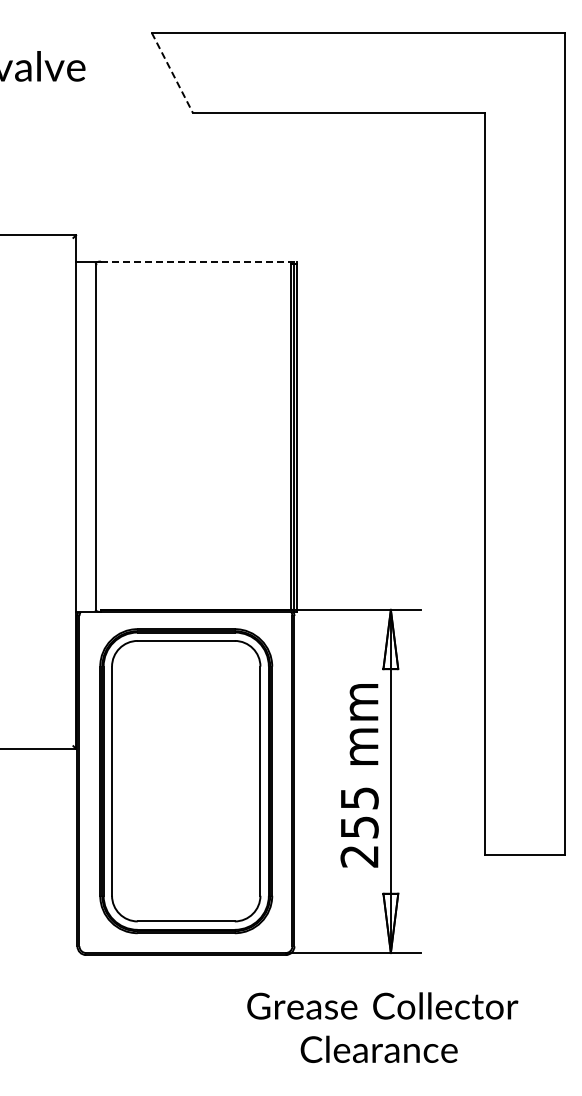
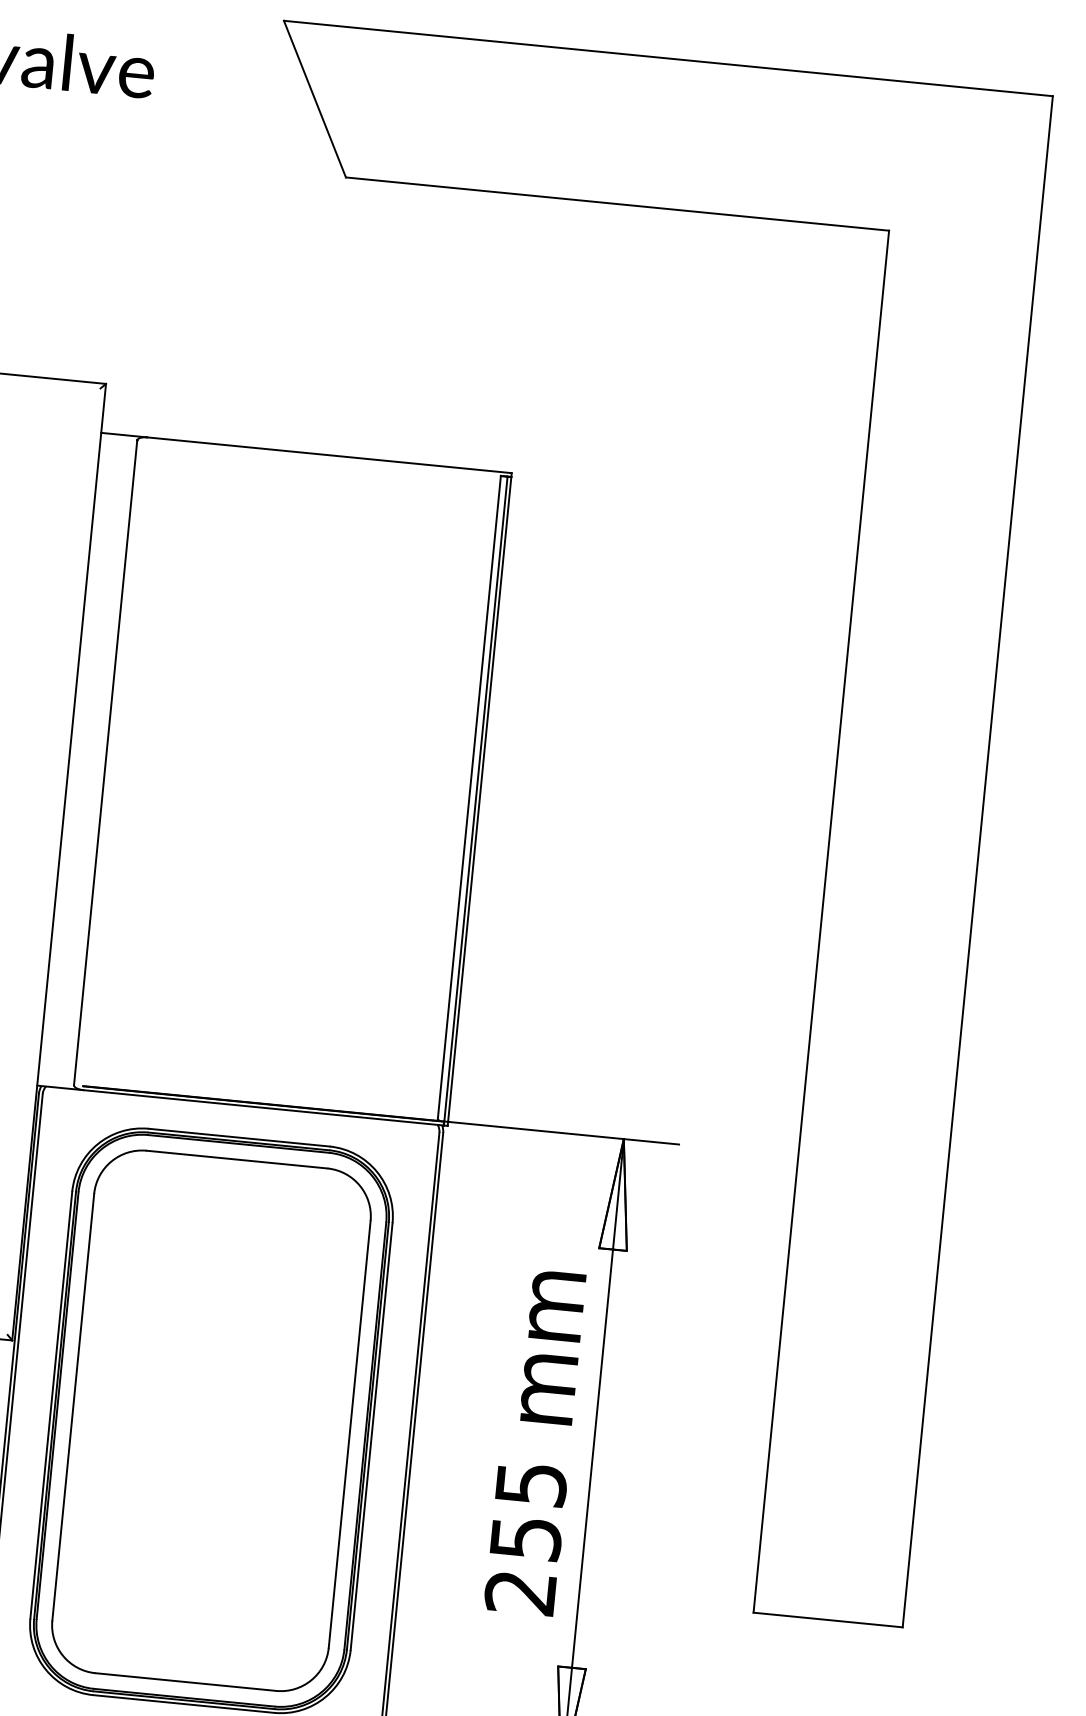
line: (172, 73) -> (315, 100), dashed -> solid
line: (198, 261) -> (329, 455), dashed -> solid

